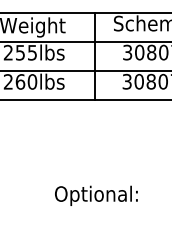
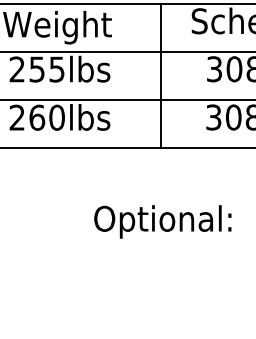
text: (96, 195) -> (163, 221), moved

